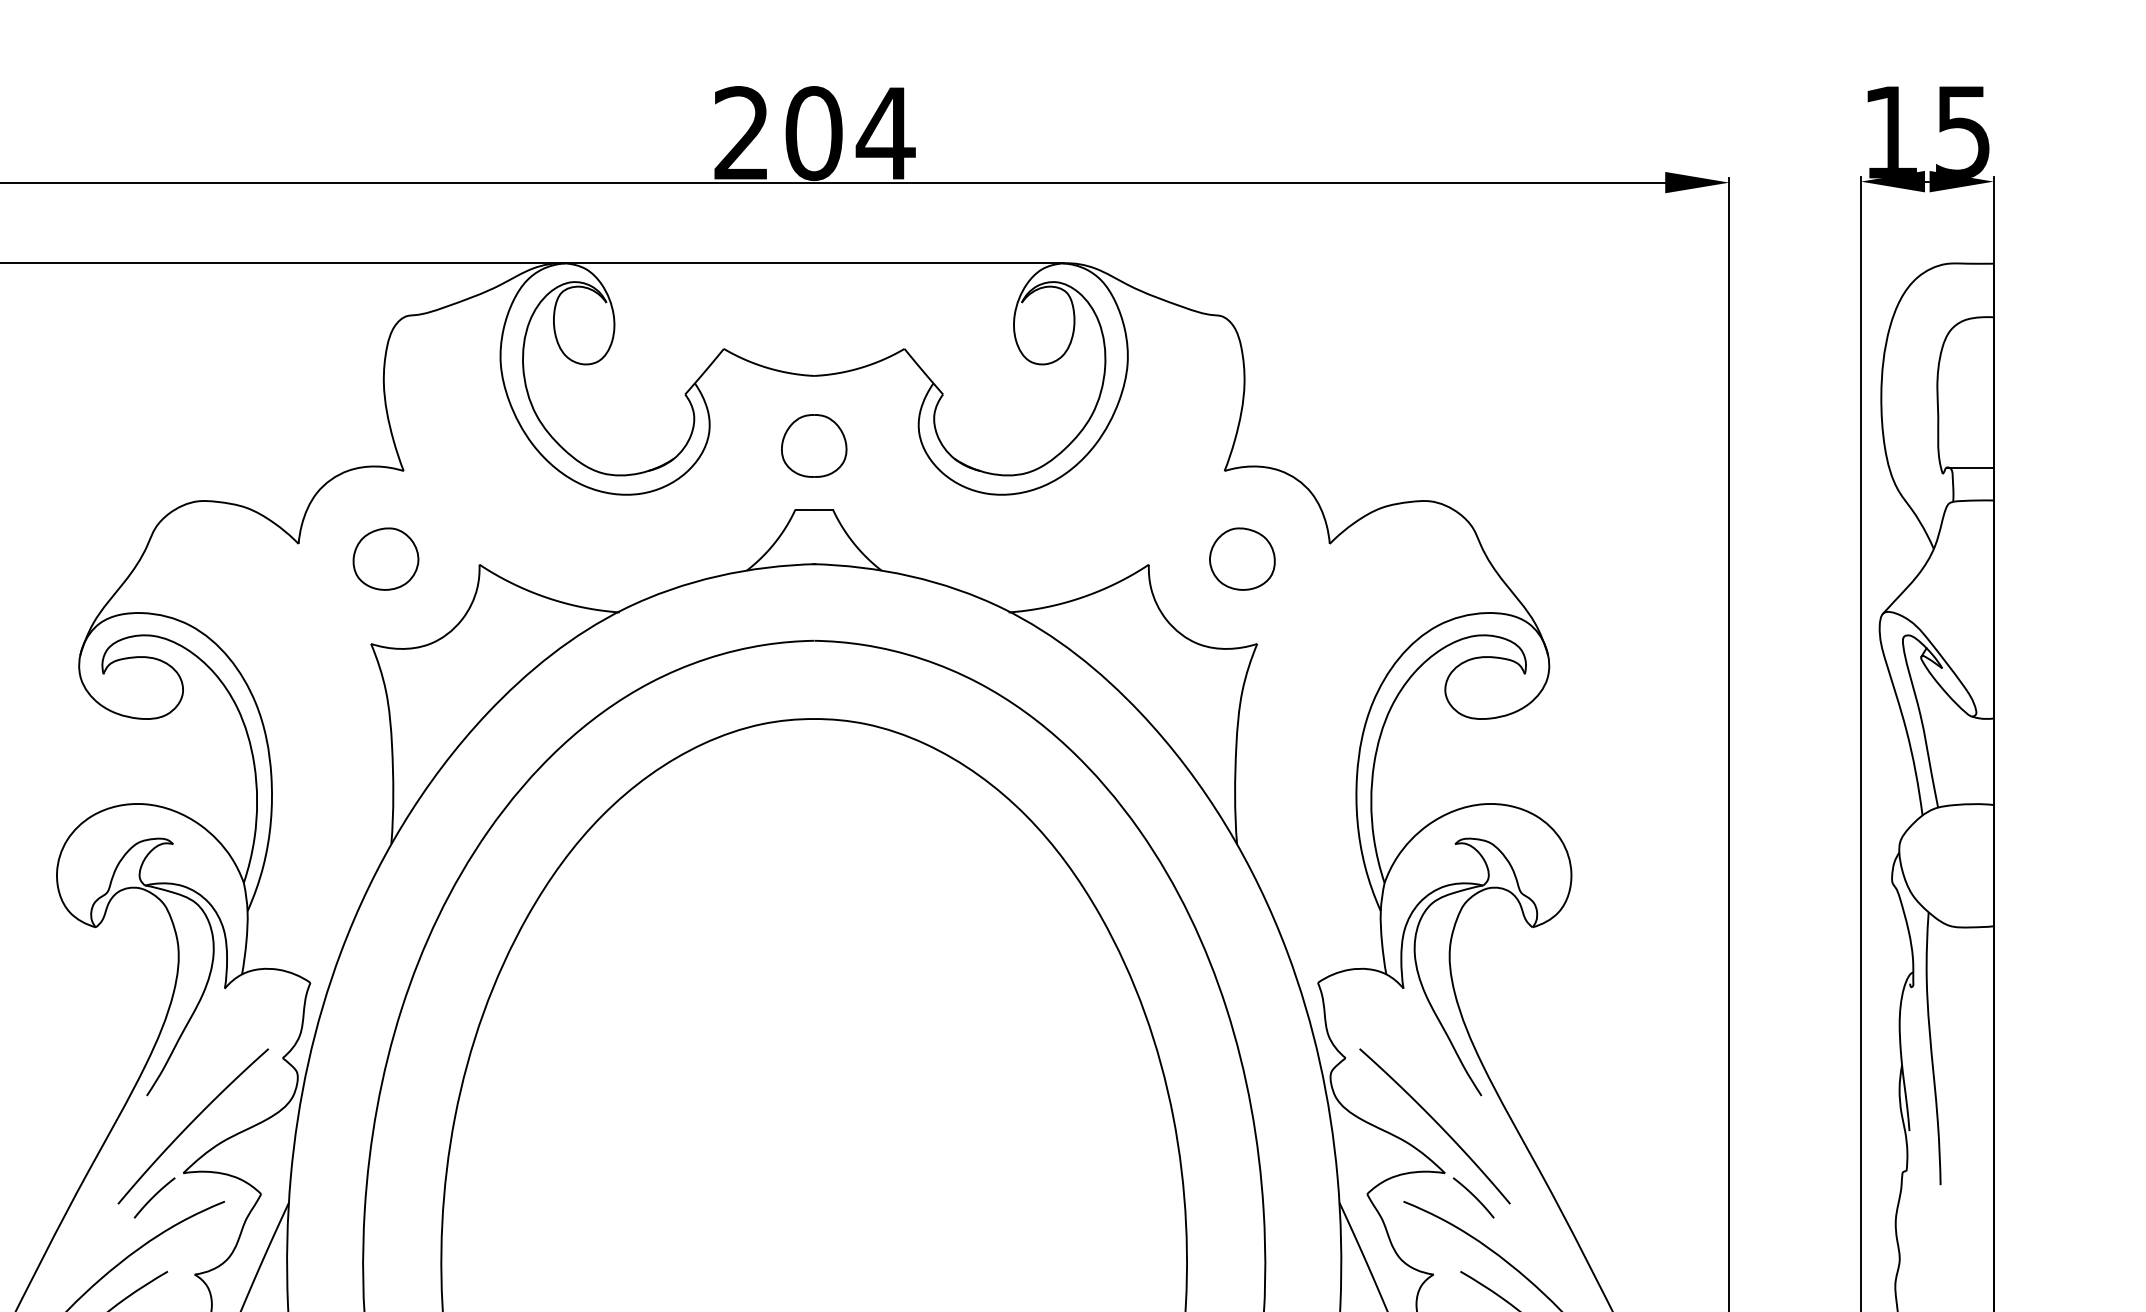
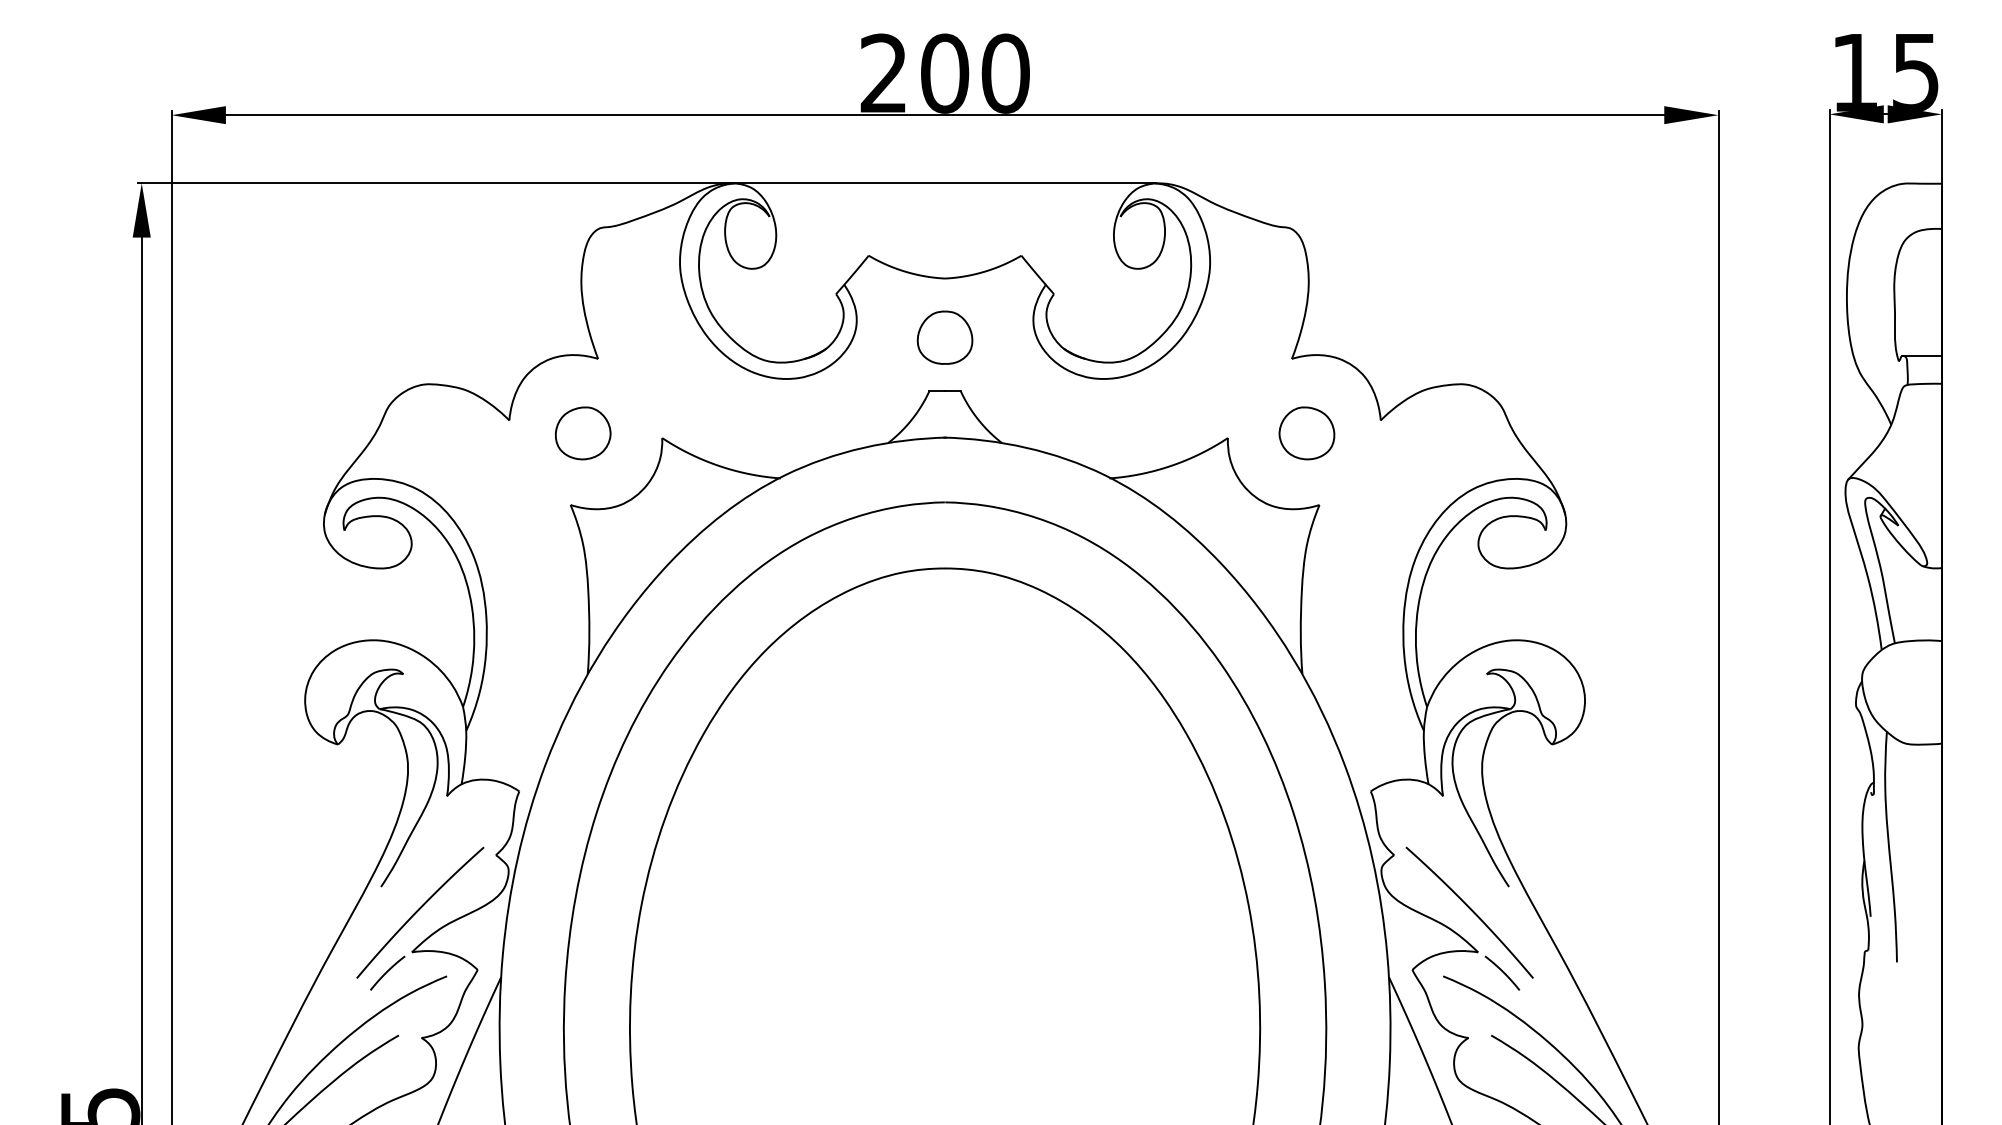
text: (885, 133) -> (1005, 73), 204 -> 200

